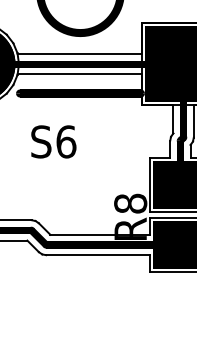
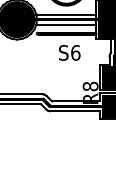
text: (53, 141) -> (69, 52), moved

